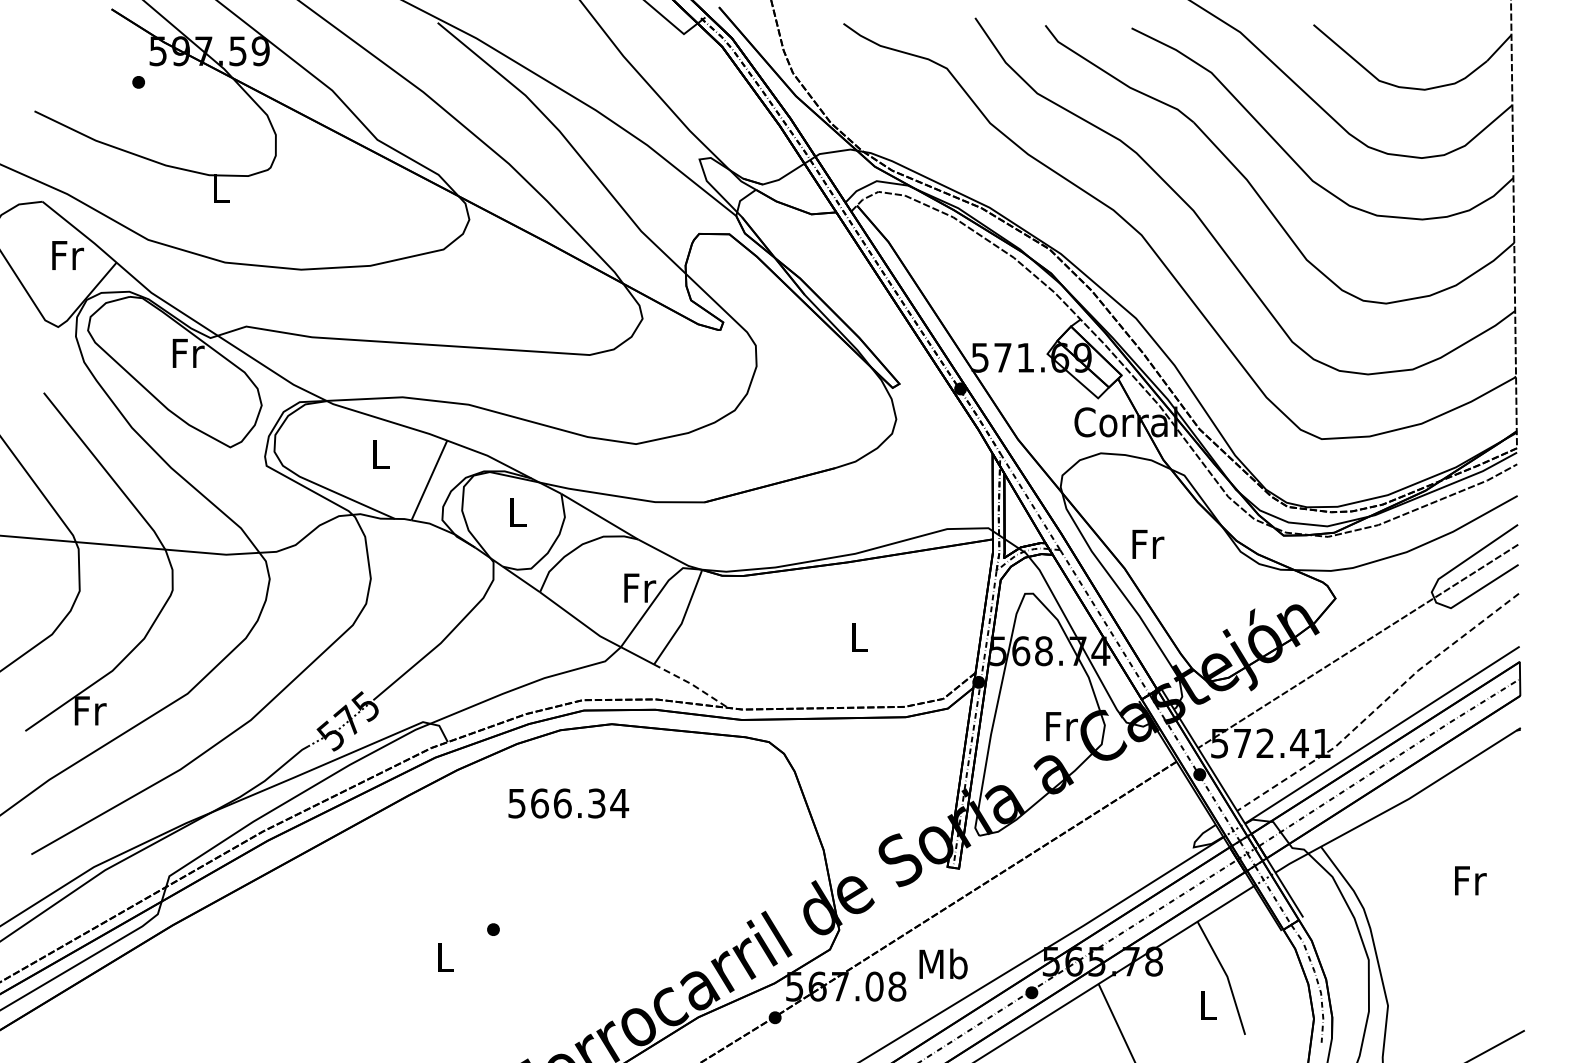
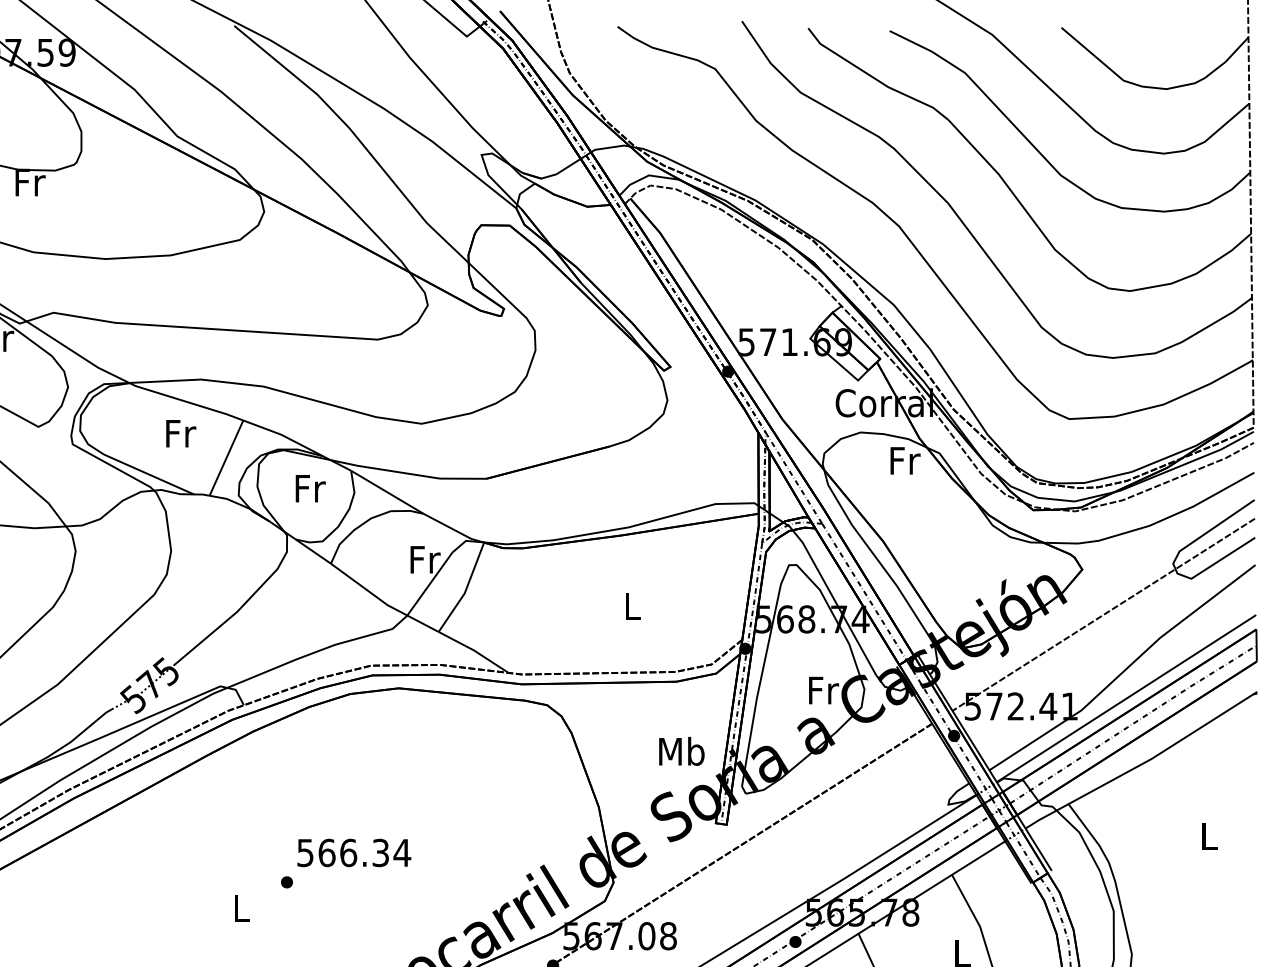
text: (221, 188) -> (30, 182), L -> Fr
text: (381, 454) -> (181, 433), L -> Fr
text: (518, 512) -> (310, 488), L -> Fr
text: (1148, 543) -> (905, 460), moved
line: (691, 684) -> (474, 650), dashed -> solid
line: (1380, 705) -> (1124, 670), dashed -> solid
text: (568, 803) -> (354, 852), moved
text: (1470, 880) -> (1209, 835), Fr -> L
text: (943, 963) -> (681, 750), moved

